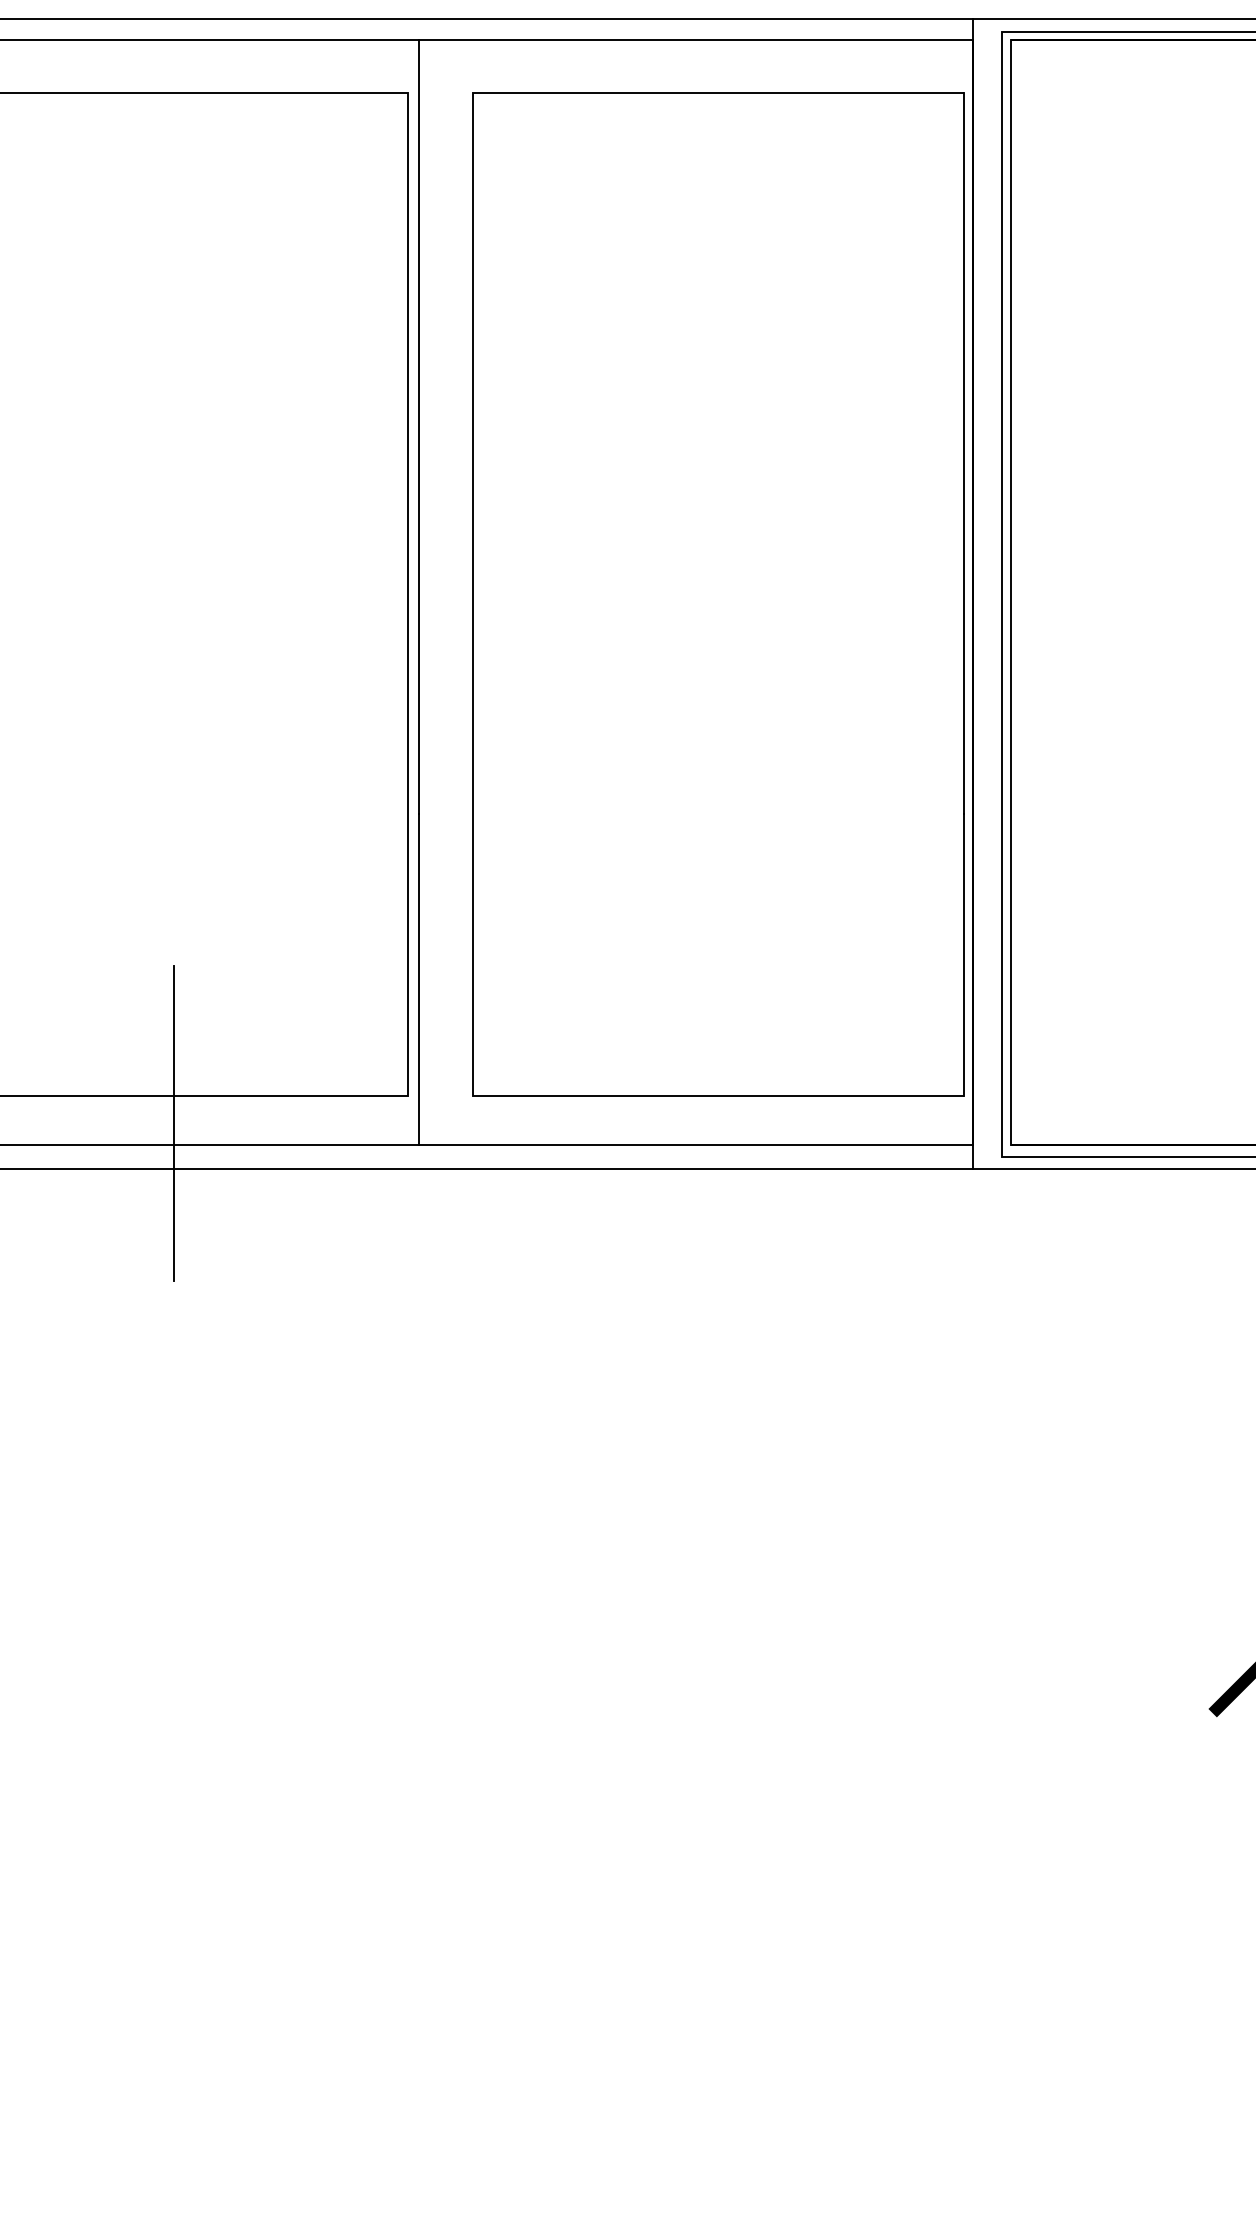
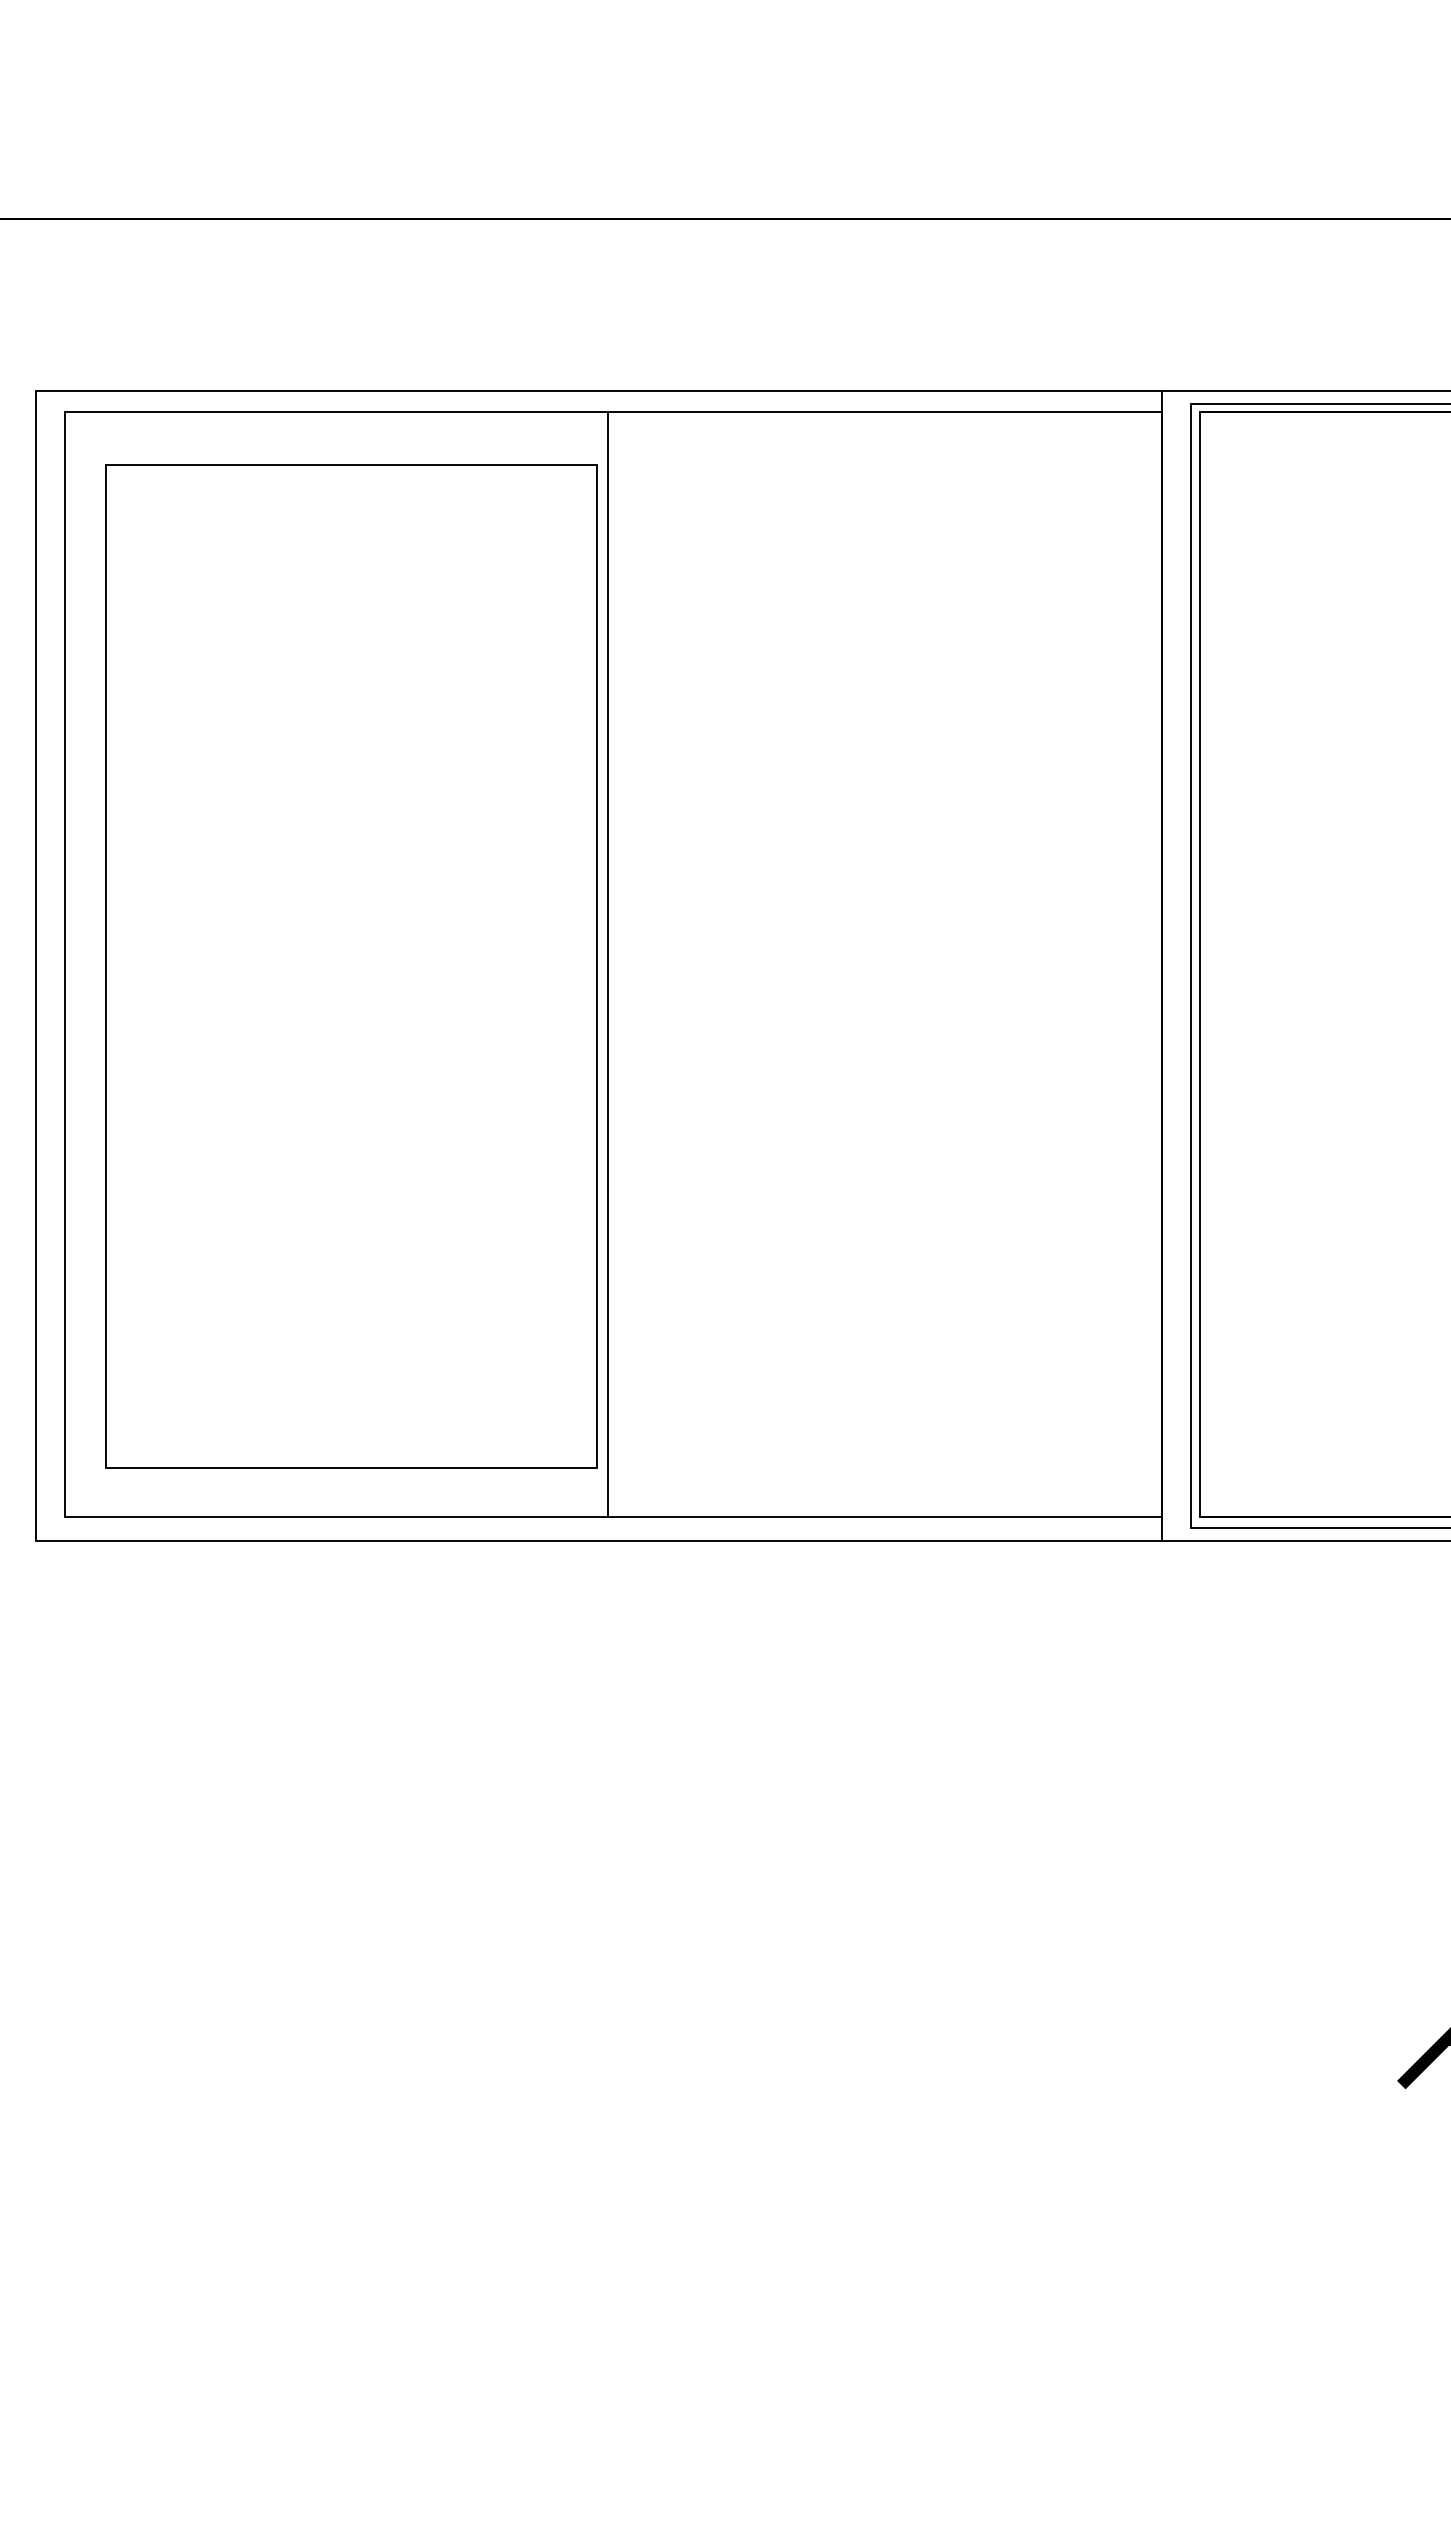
part: (717, 594) -> (906, 966), removed
line: (174, 1122) -> (363, 1494), removed

